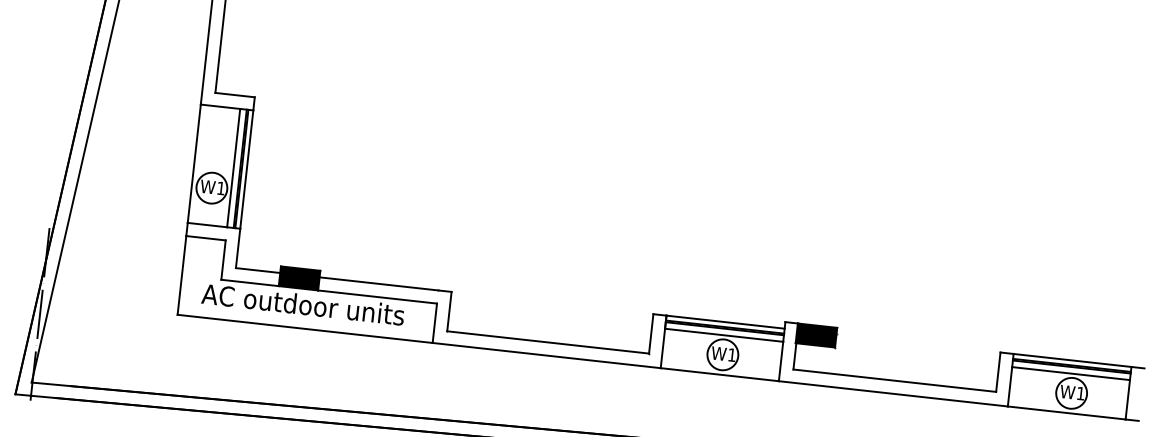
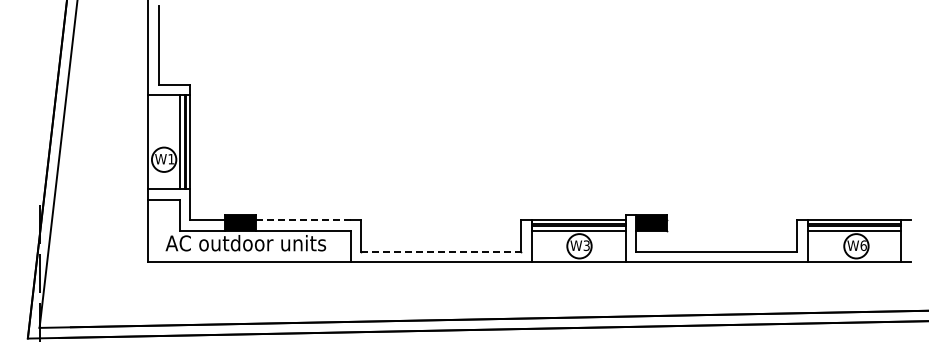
line: (378, 284) -> (303, 220), solid -> dashed
line: (548, 342) -> (441, 251), solid -> dashed
text: (731, 354) -> (586, 245), W1 -> W3
text: (1080, 393) -> (863, 245), W1 -> W6

